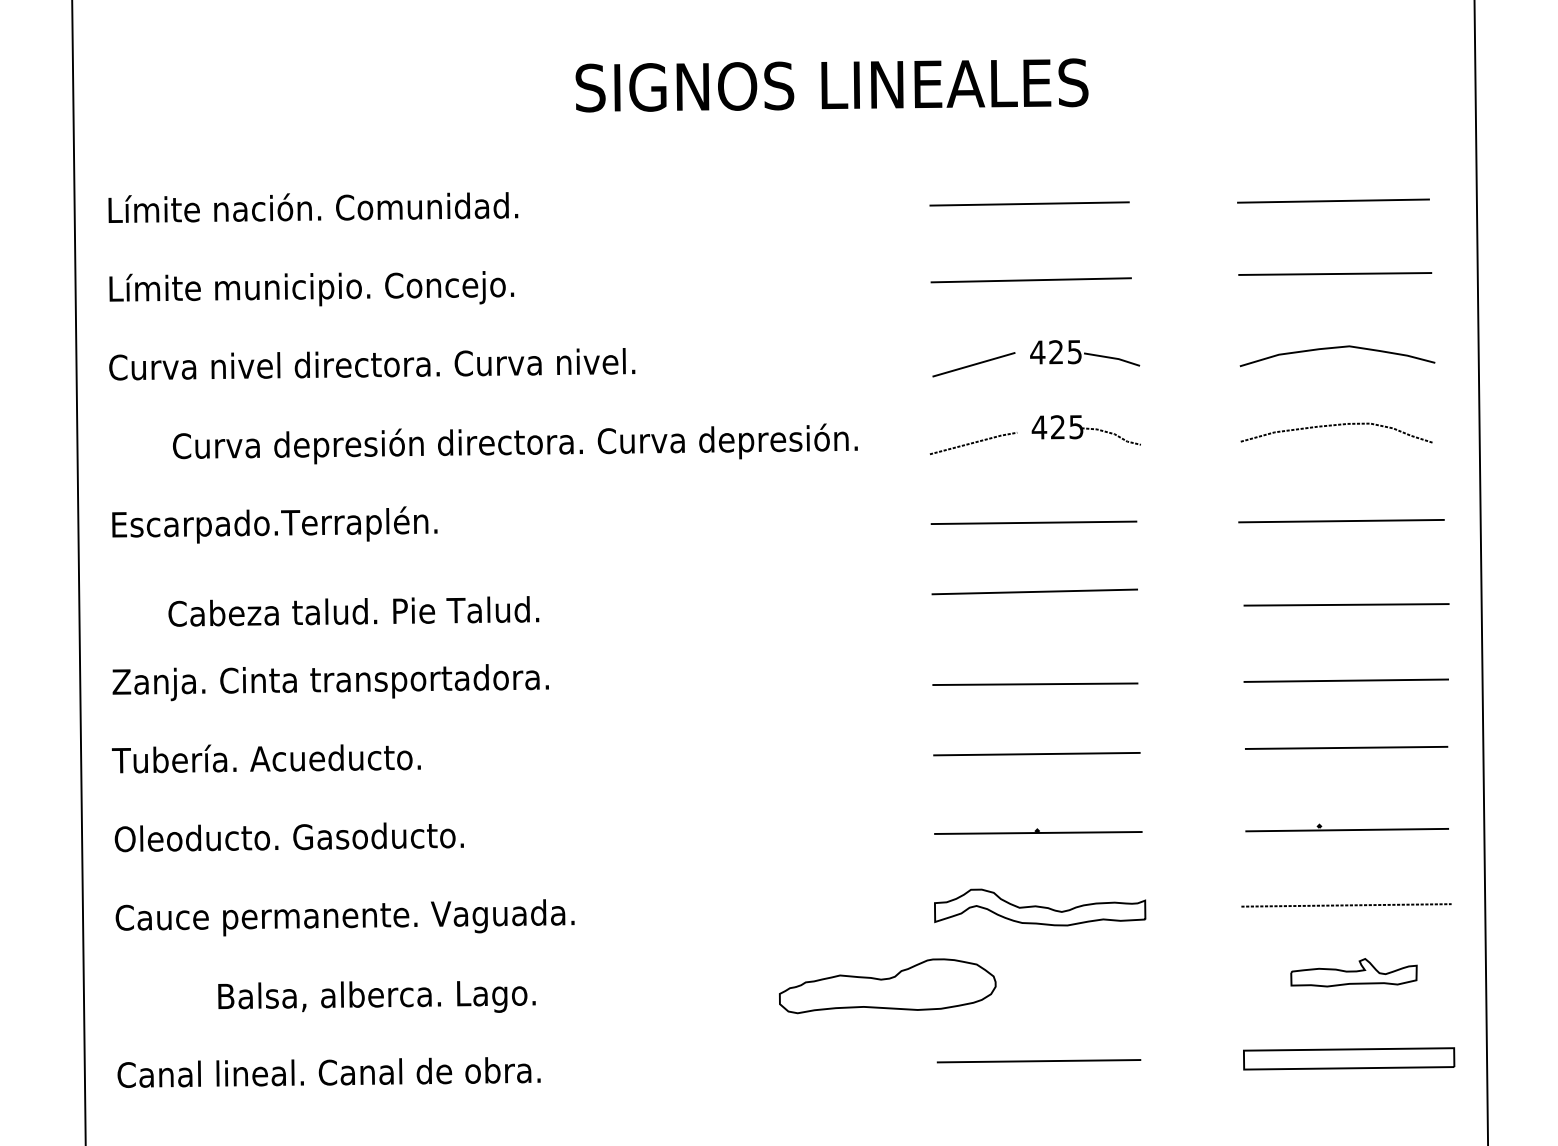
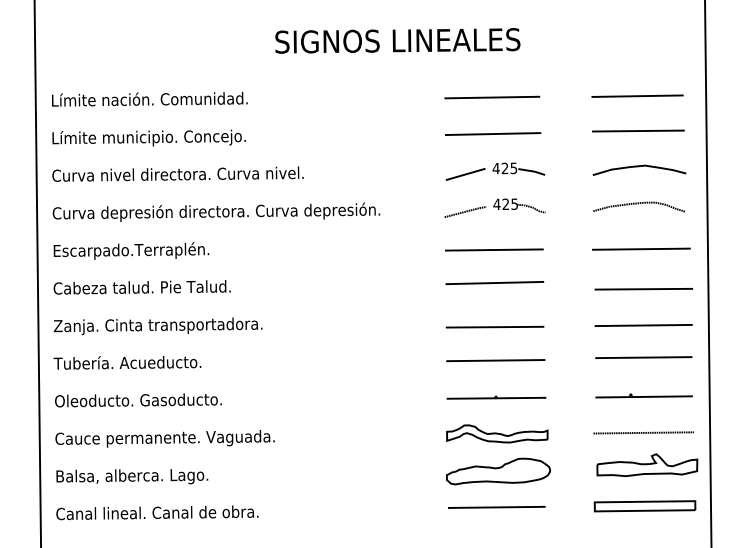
text: (515, 442) -> (216, 211), moved
text: (352, 611) -> (141, 287), moved
part: (1354, 971) -> (647, 464), size x1.67
part: (887, 986) -> (498, 471), moved
text: (377, 996) -> (132, 476), moved

